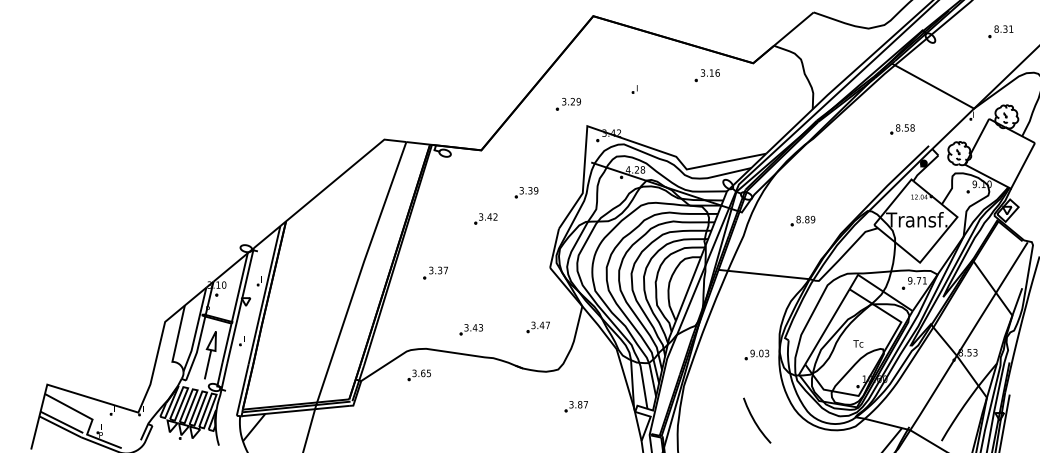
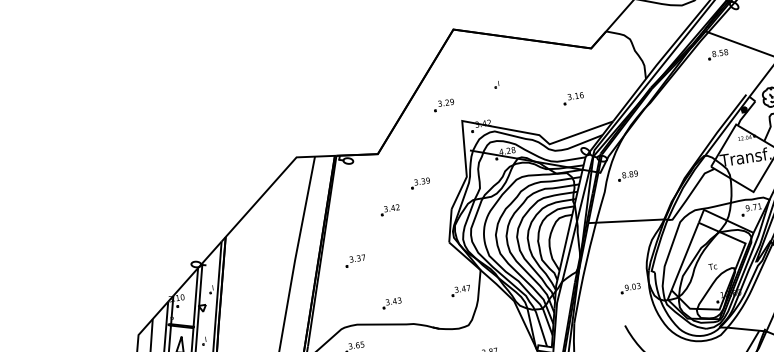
part: (706, 75) -> (572, 98), moved
part: (902, 129) -> (718, 54), moved
part: (802, 220) -> (627, 175), moved
part: (537, 327) -> (460, 291), moved

